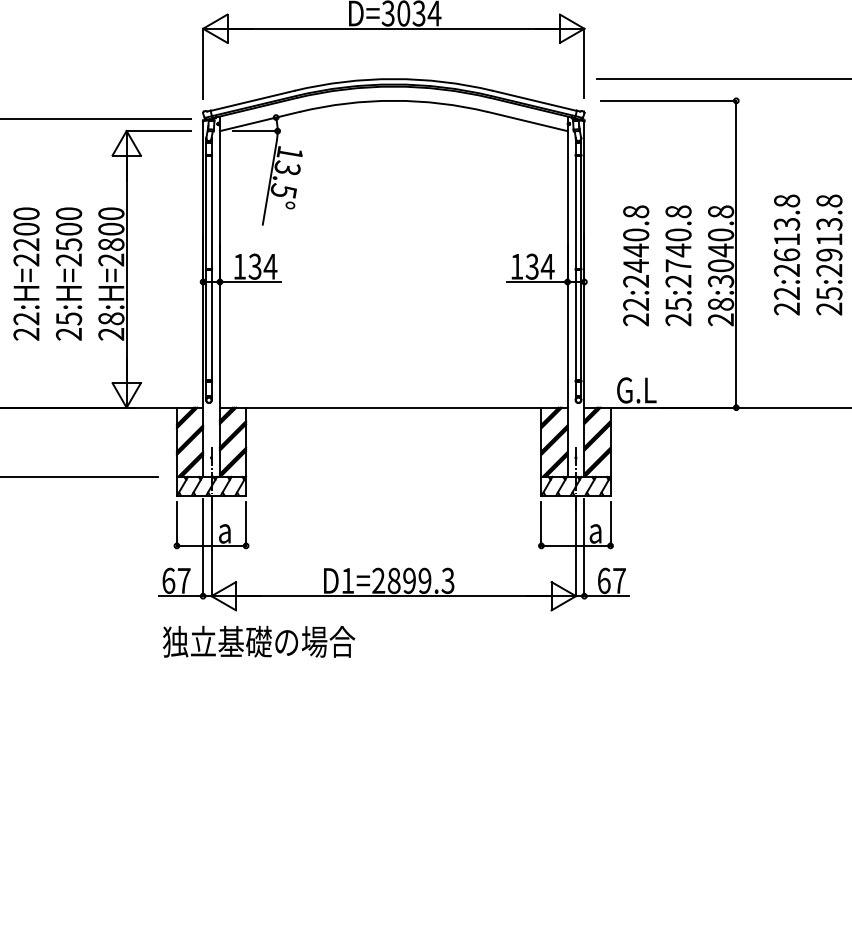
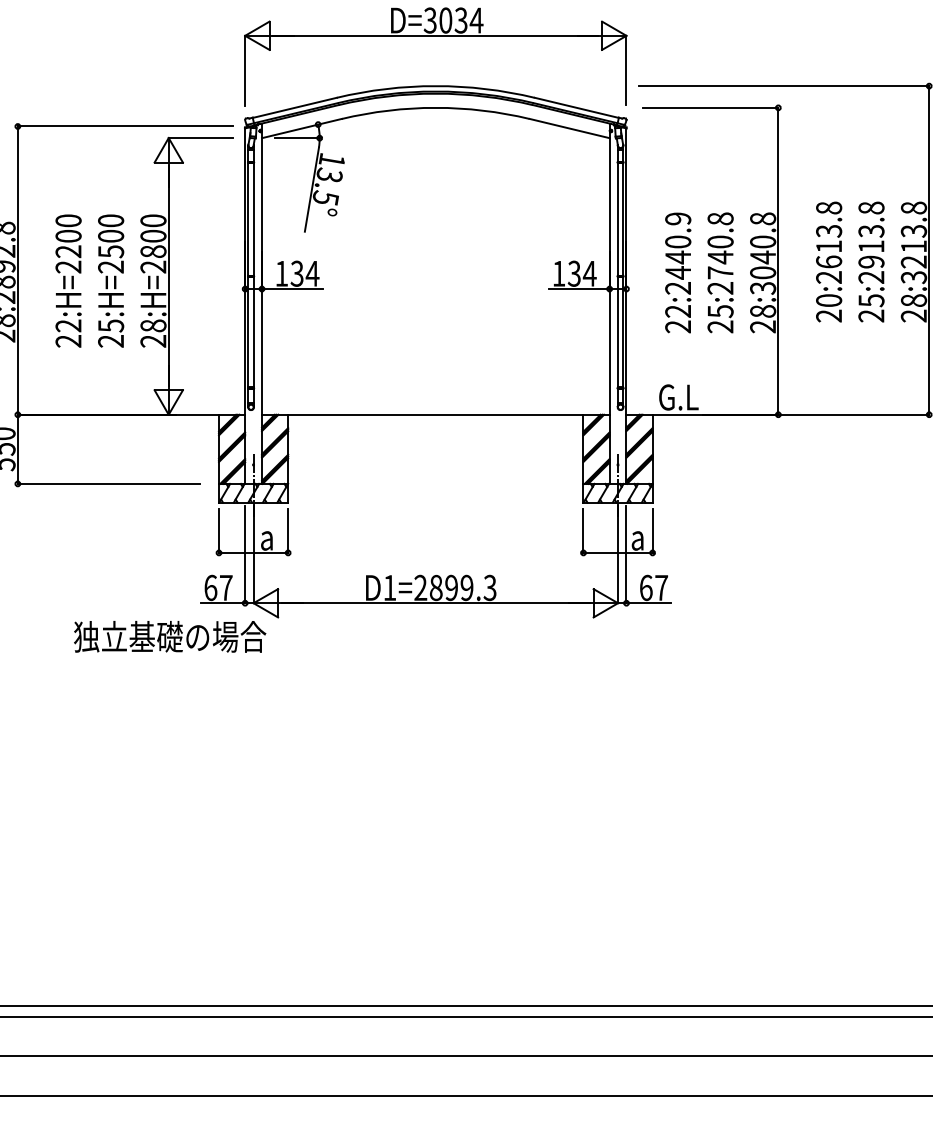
text: (636, 211) -> (678, 218), 22:2440.8 -> 22:2440.9
text: (787, 293) -> (829, 300), 22:2613.8 -> 20:2613.8
text: (259, 641) -> (170, 636), moved

